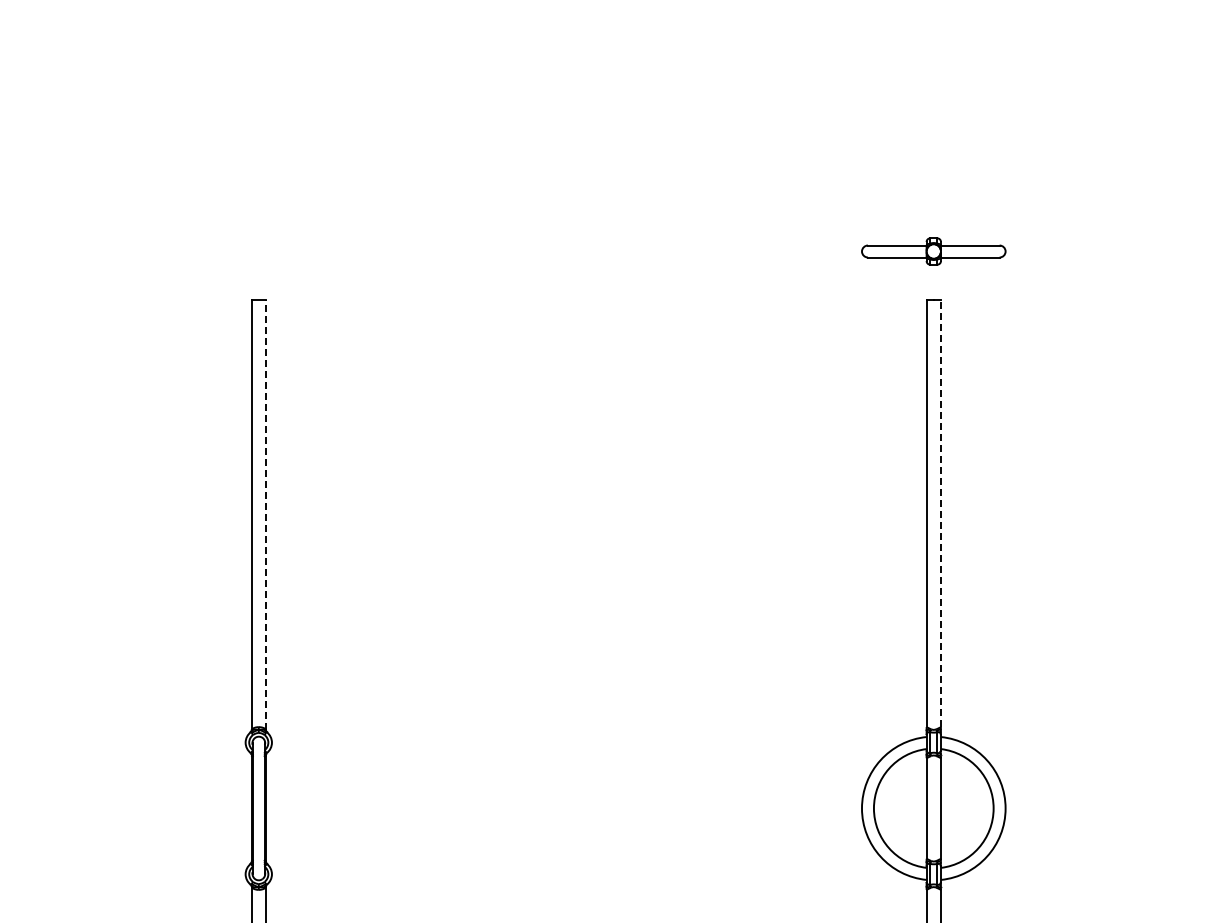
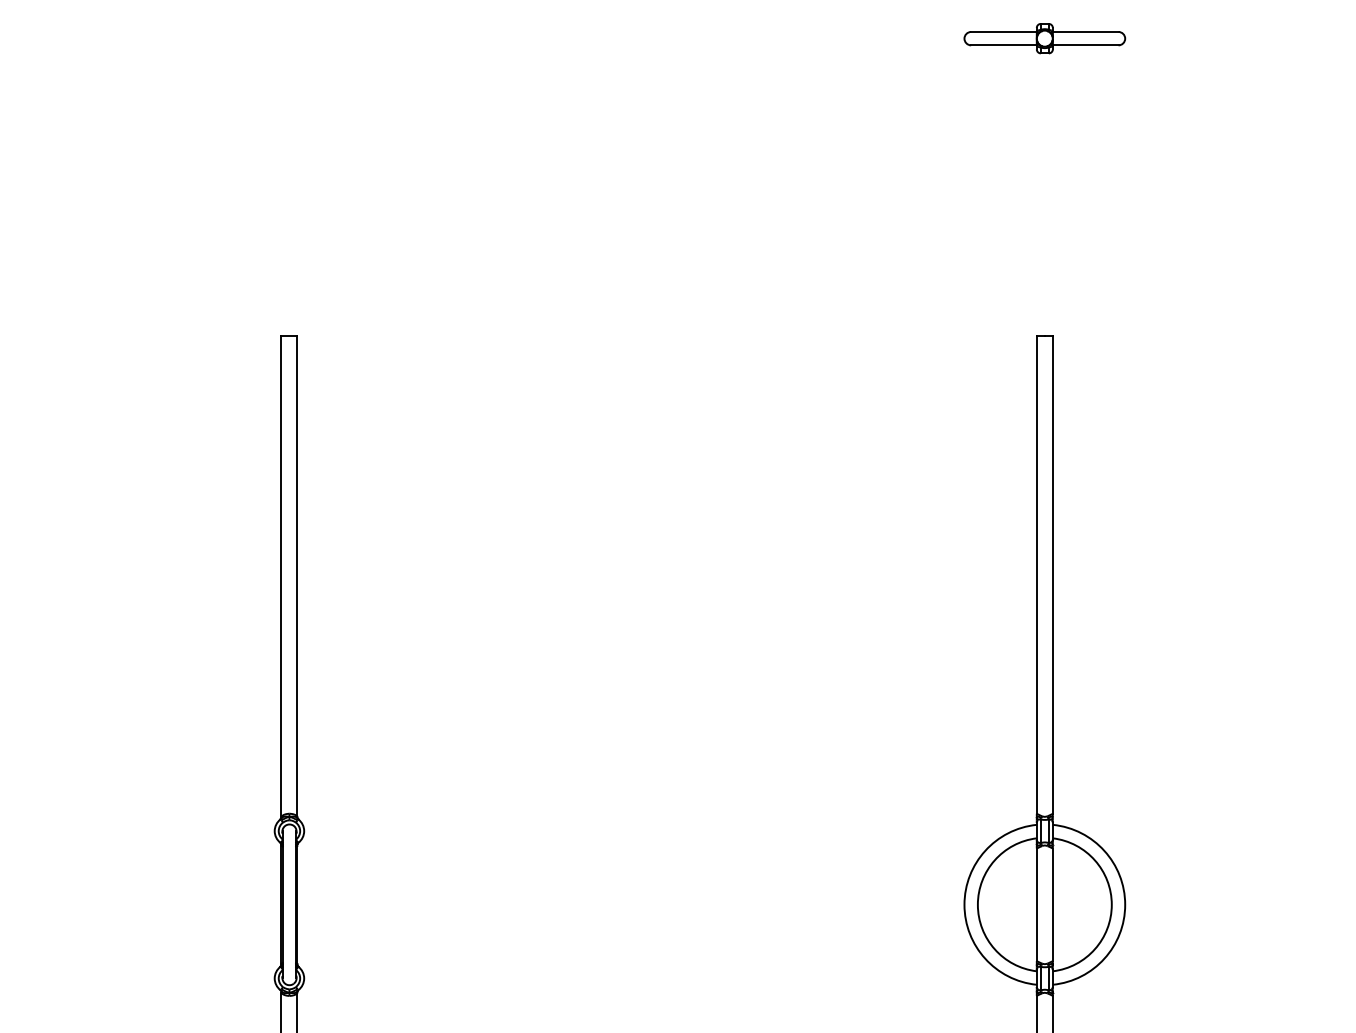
part: (933, 251) -> (1044, 38), moved
line: (940, 513) -> (1052, 574), dashed -> solid
line: (265, 514) -> (296, 575), dashed -> solid

